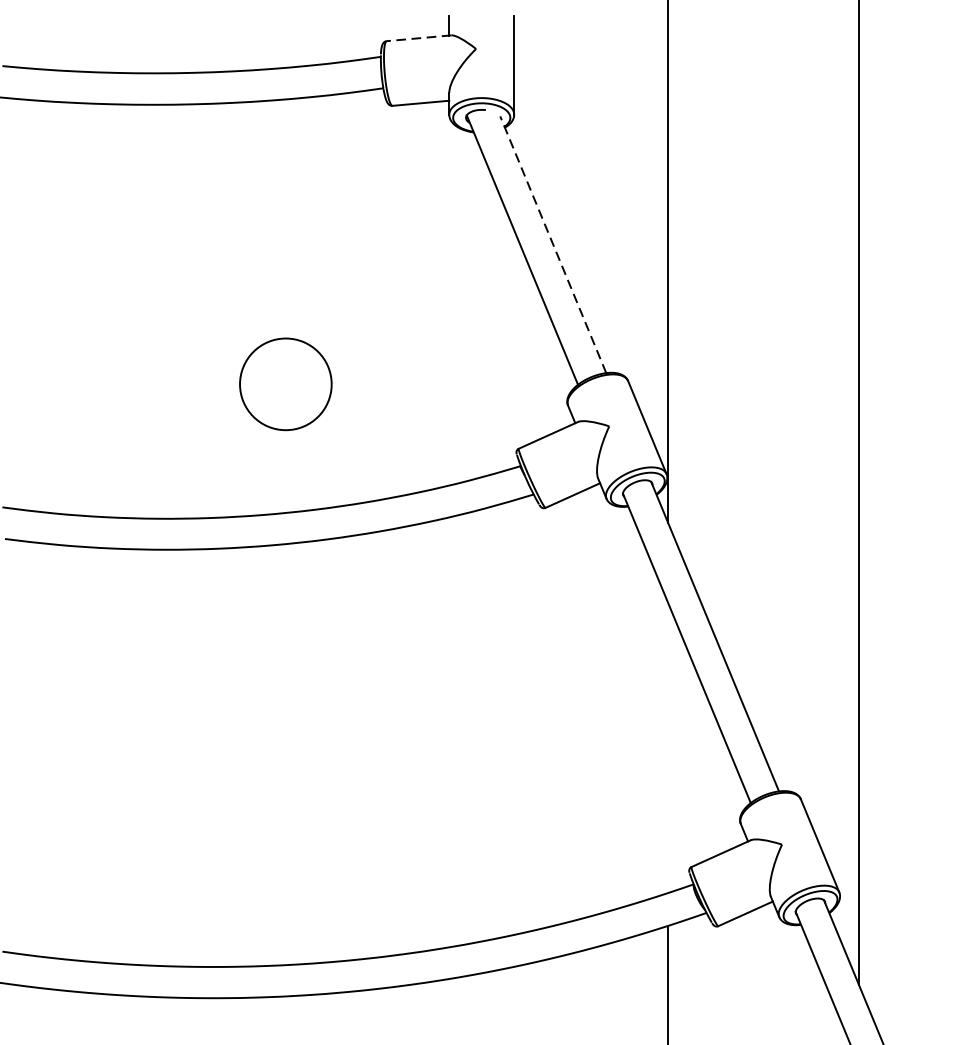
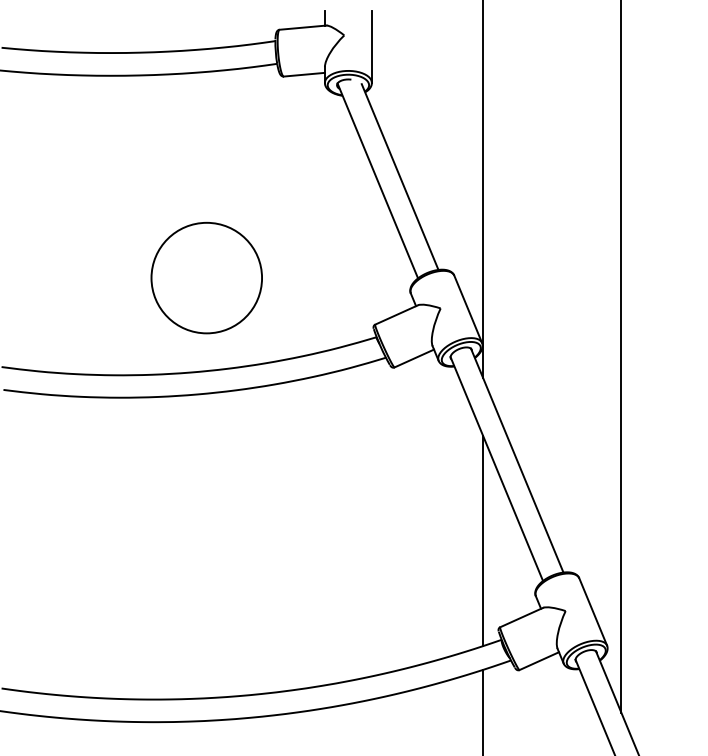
line: (419, 38) -> (303, 27), dashed -> solid
line: (553, 245) -> (400, 177), dashed -> solid
circle: (285, 383) -> (206, 277), size x1.67
line: (668, 747) -> (483, 540), added

